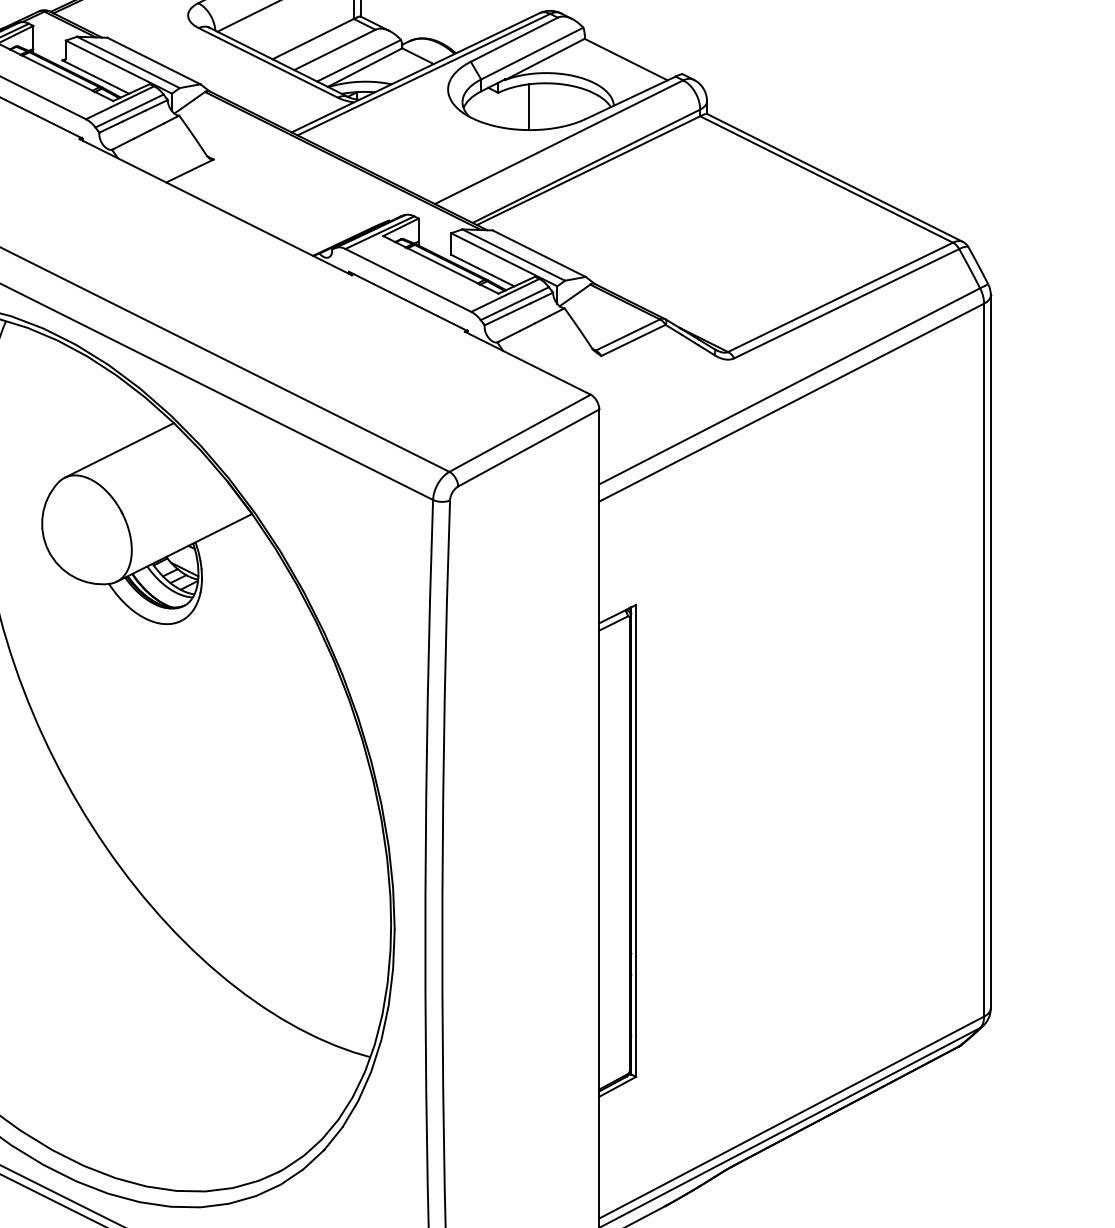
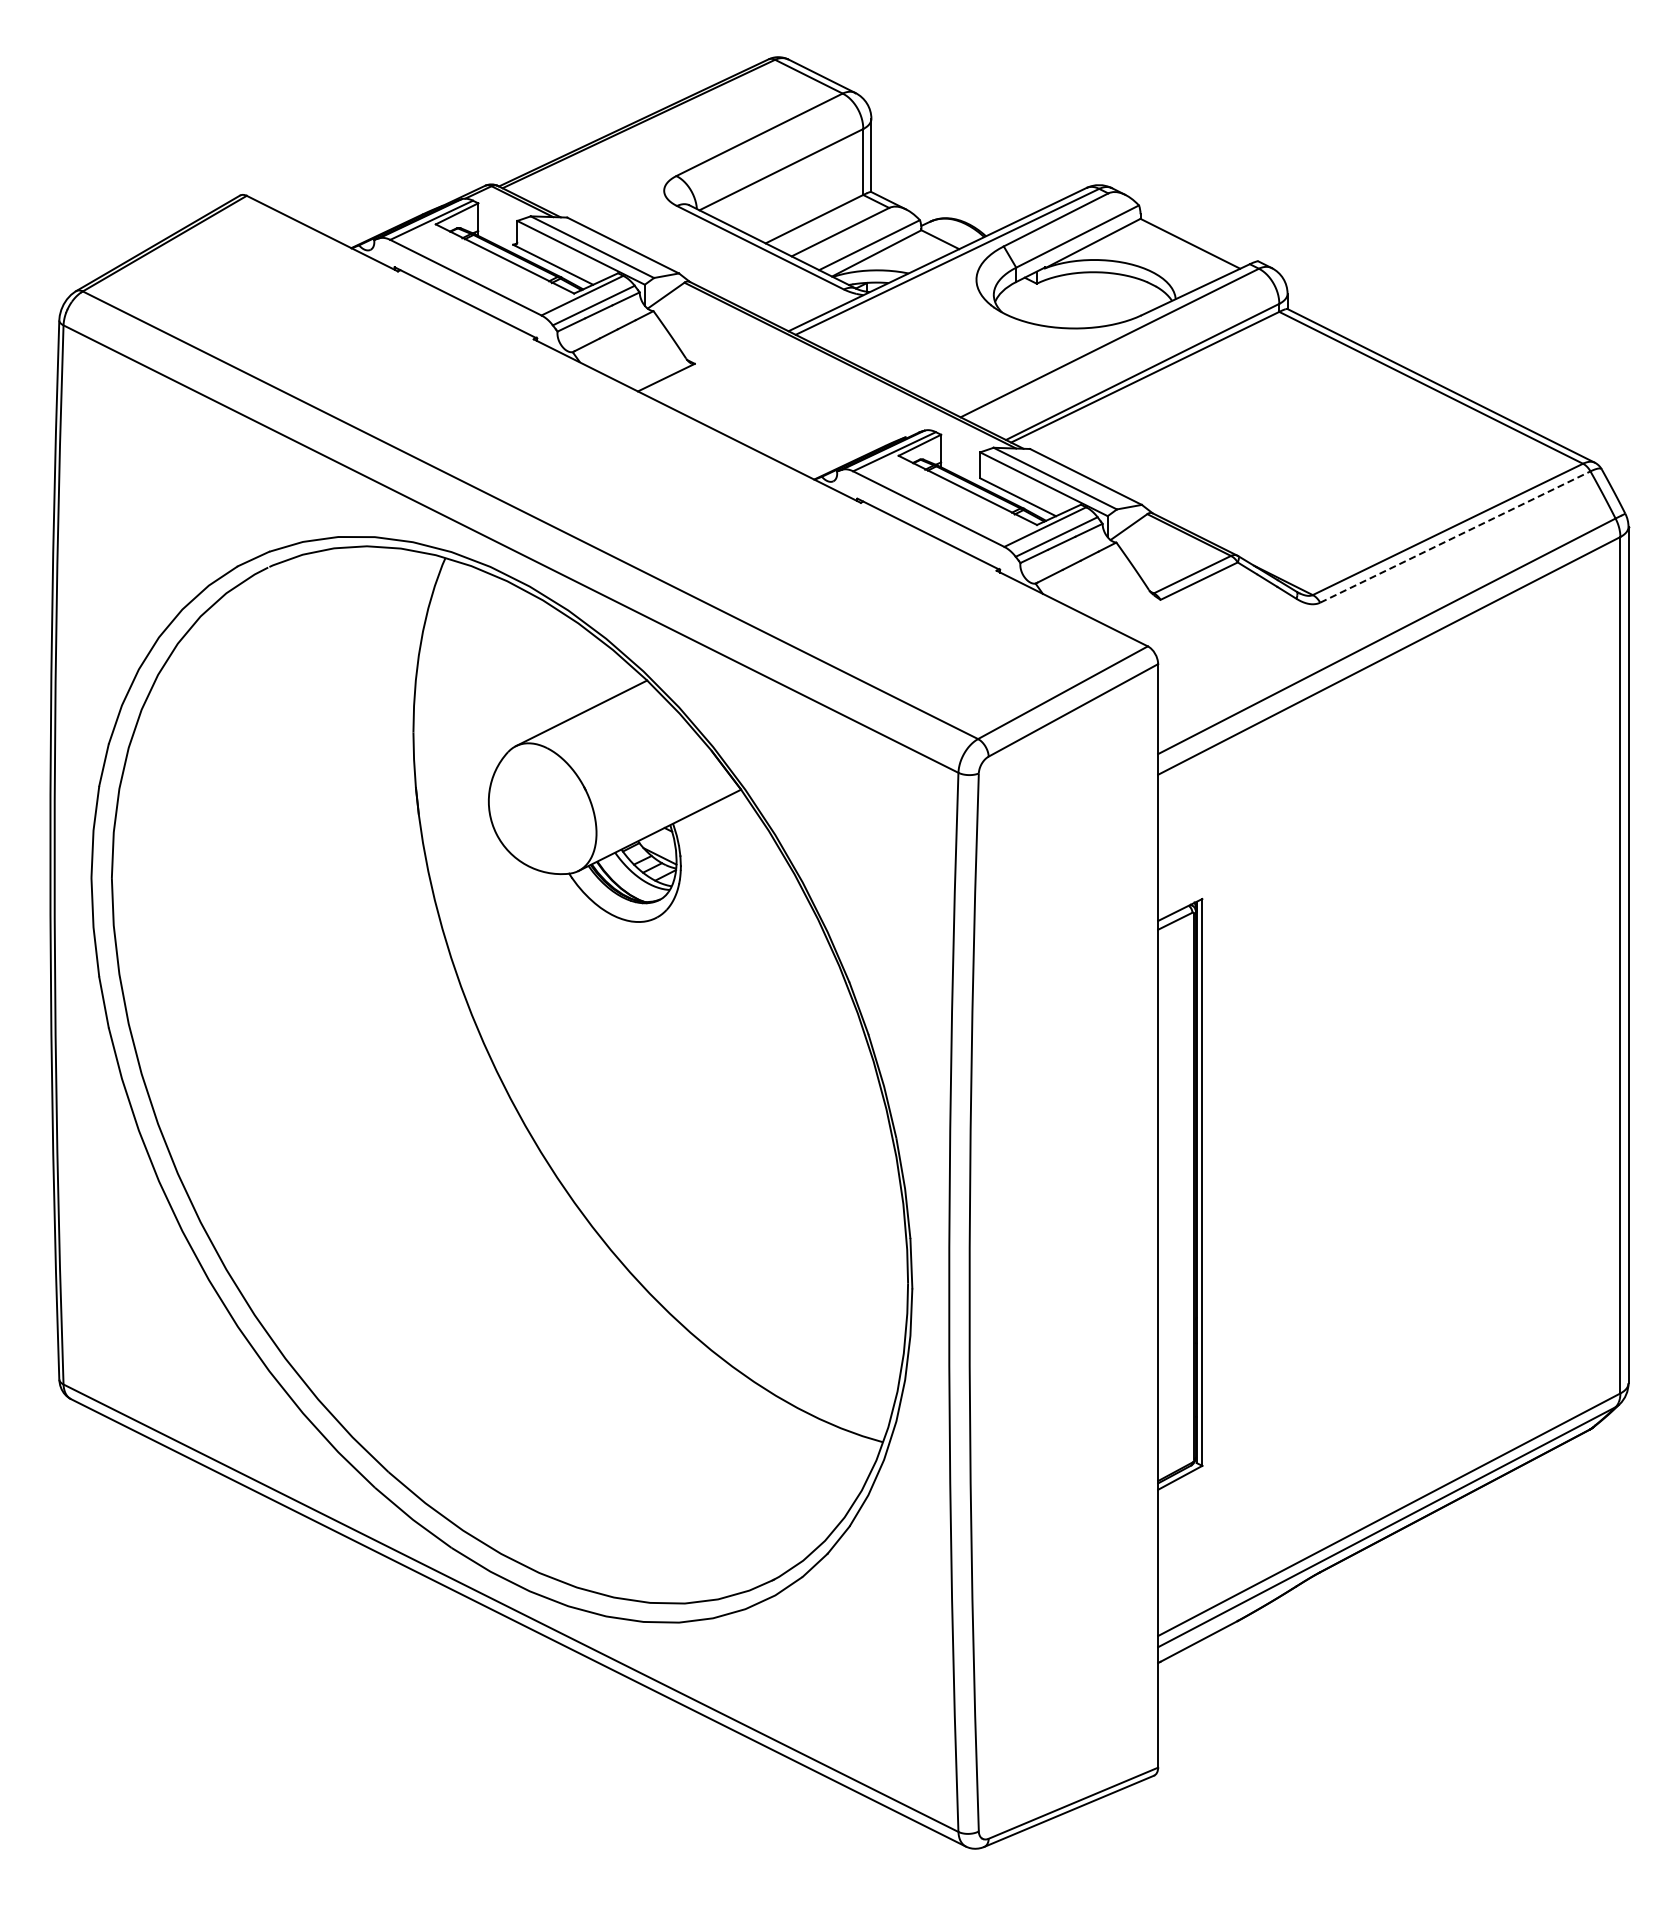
line: (528, 106) -> (1073, 300), removed
line: (846, 303) -> (1455, 536), solid -> dashed

